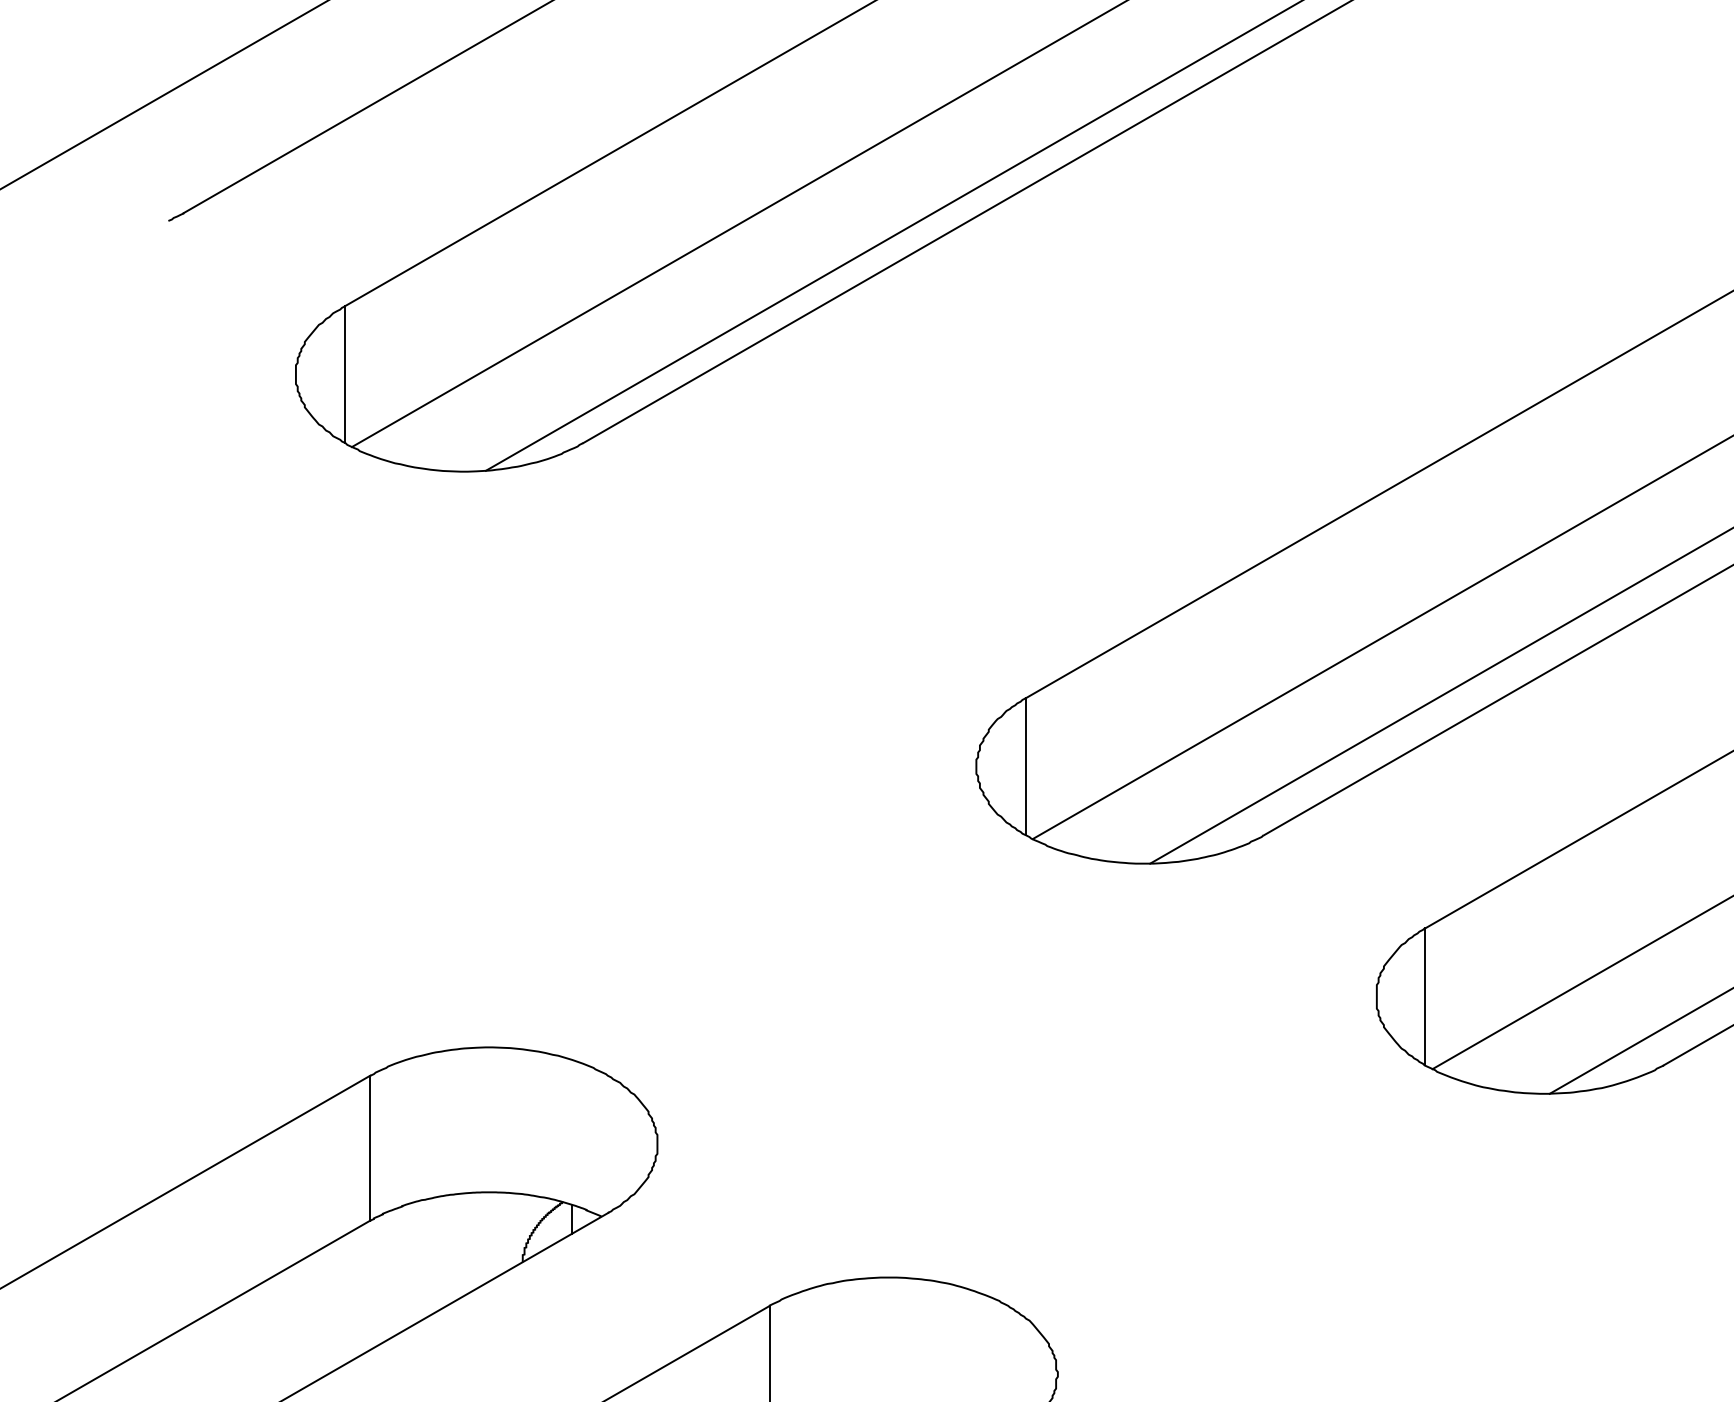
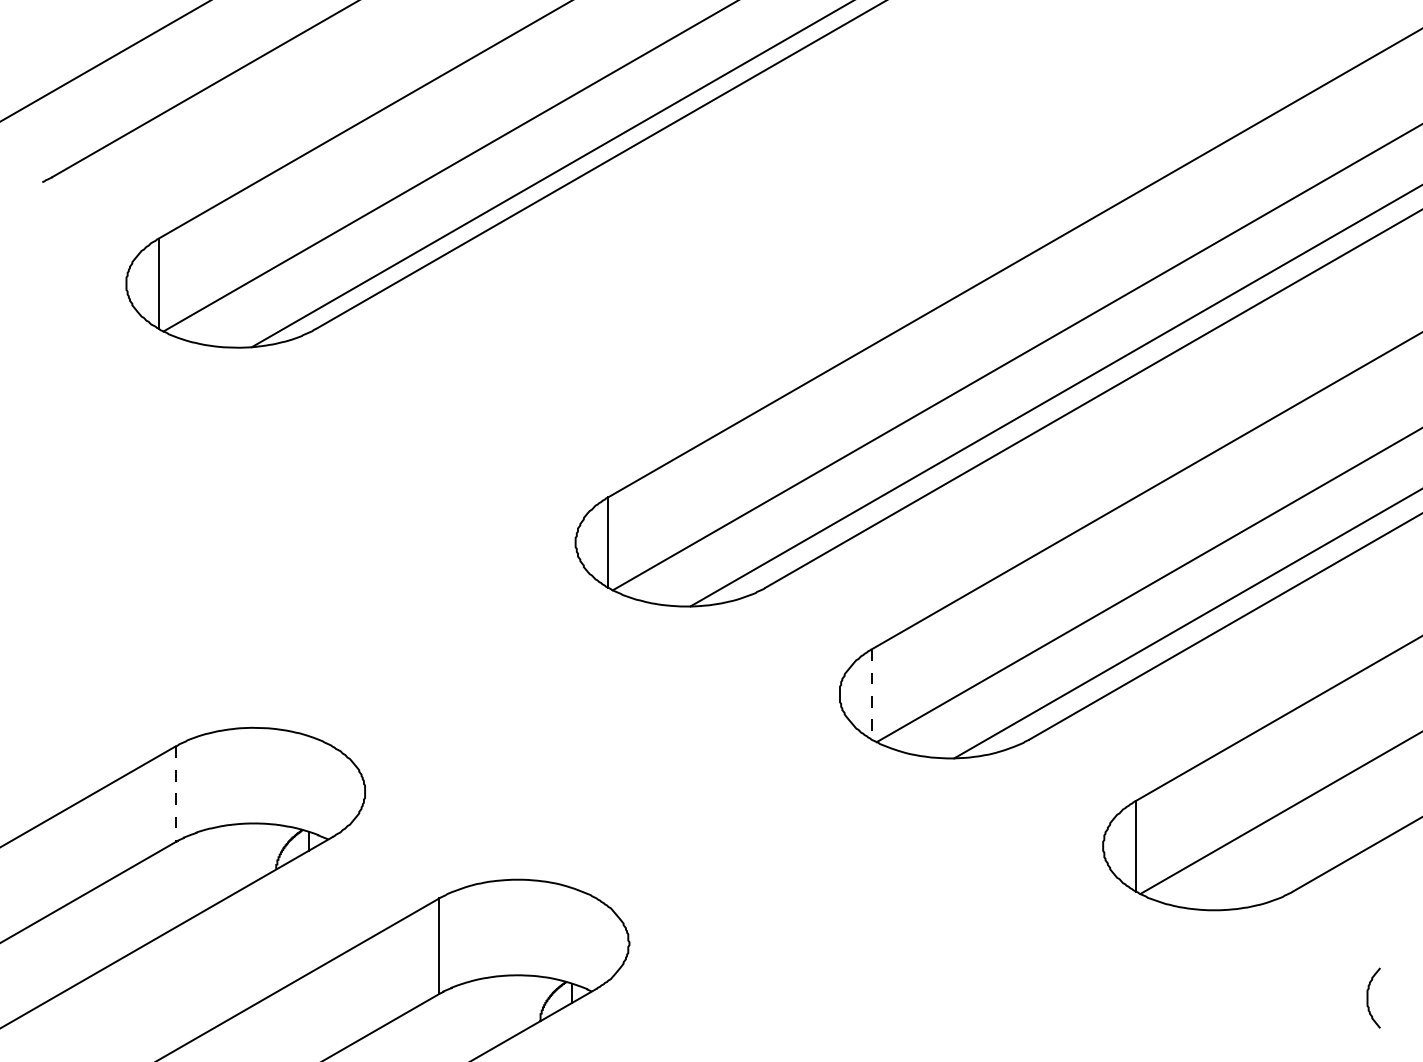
line: (1426, 996) -> (872, 694), solid -> dashed
line: (370, 1148) -> (175, 794), solid -> dashed

